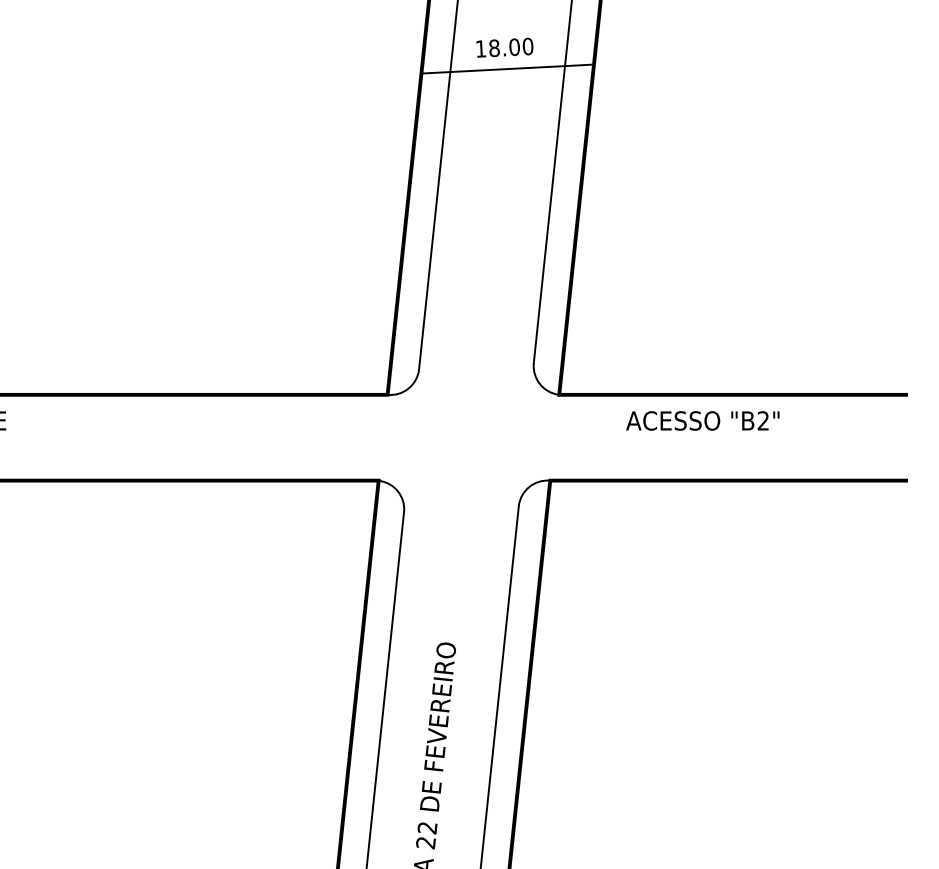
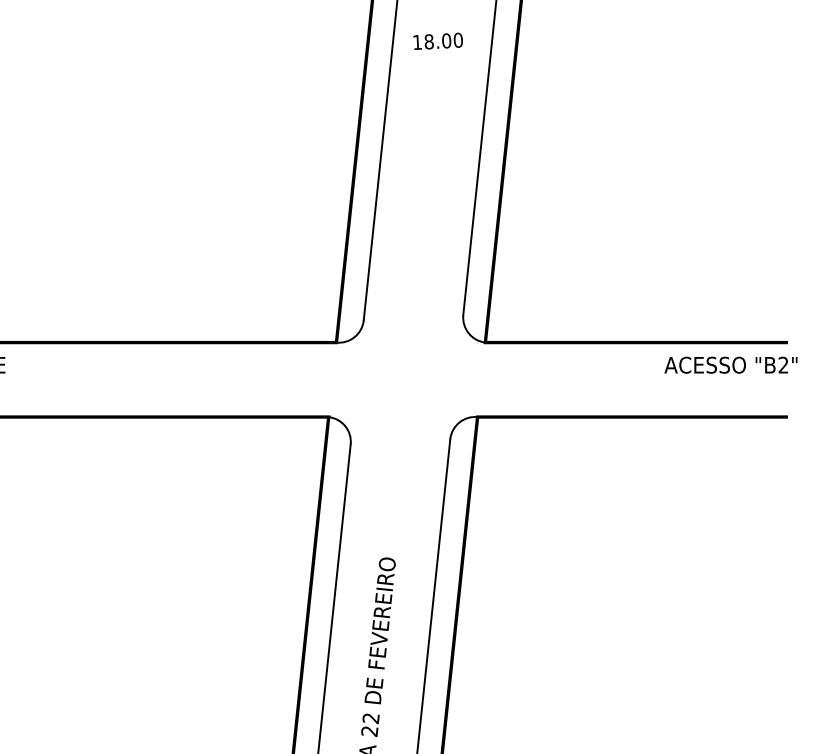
line: (507, 68) -> (440, 59), removed
text: (702, 420) -> (730, 364), moved

